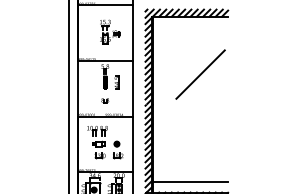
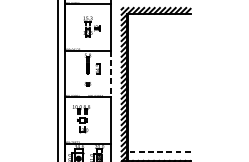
line: (200, 74) -> (167, 62), removed
line: (133, 88) -> (111, 73), solid -> dashed
part: (118, 149) -> (99, 124), removed
line: (190, 182) -> (159, 152), solid -> dashed

